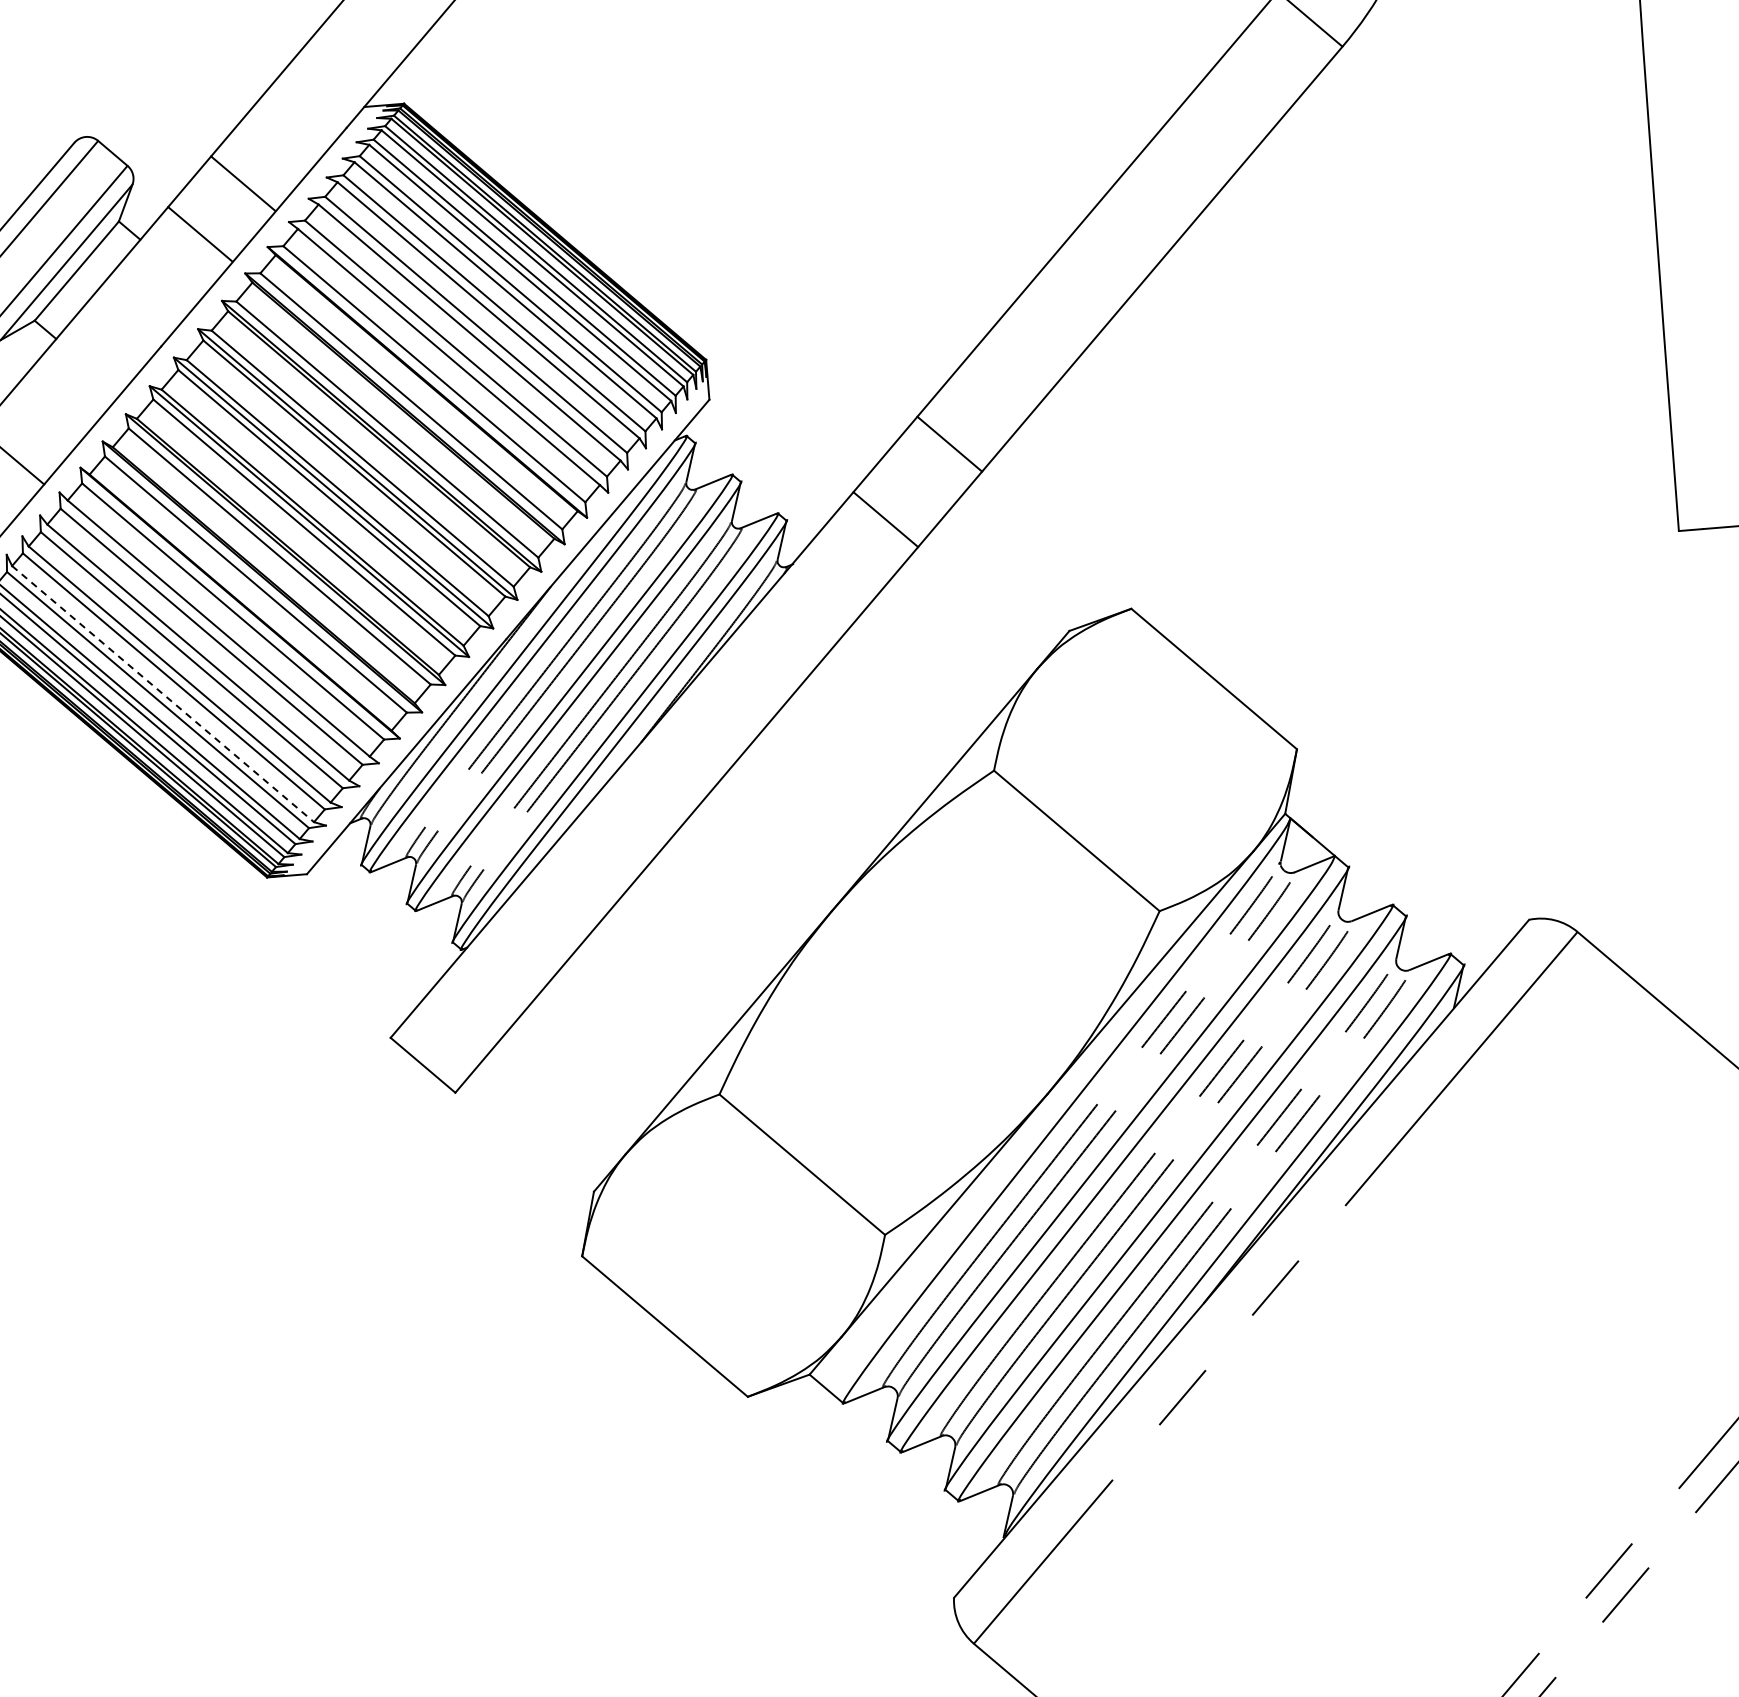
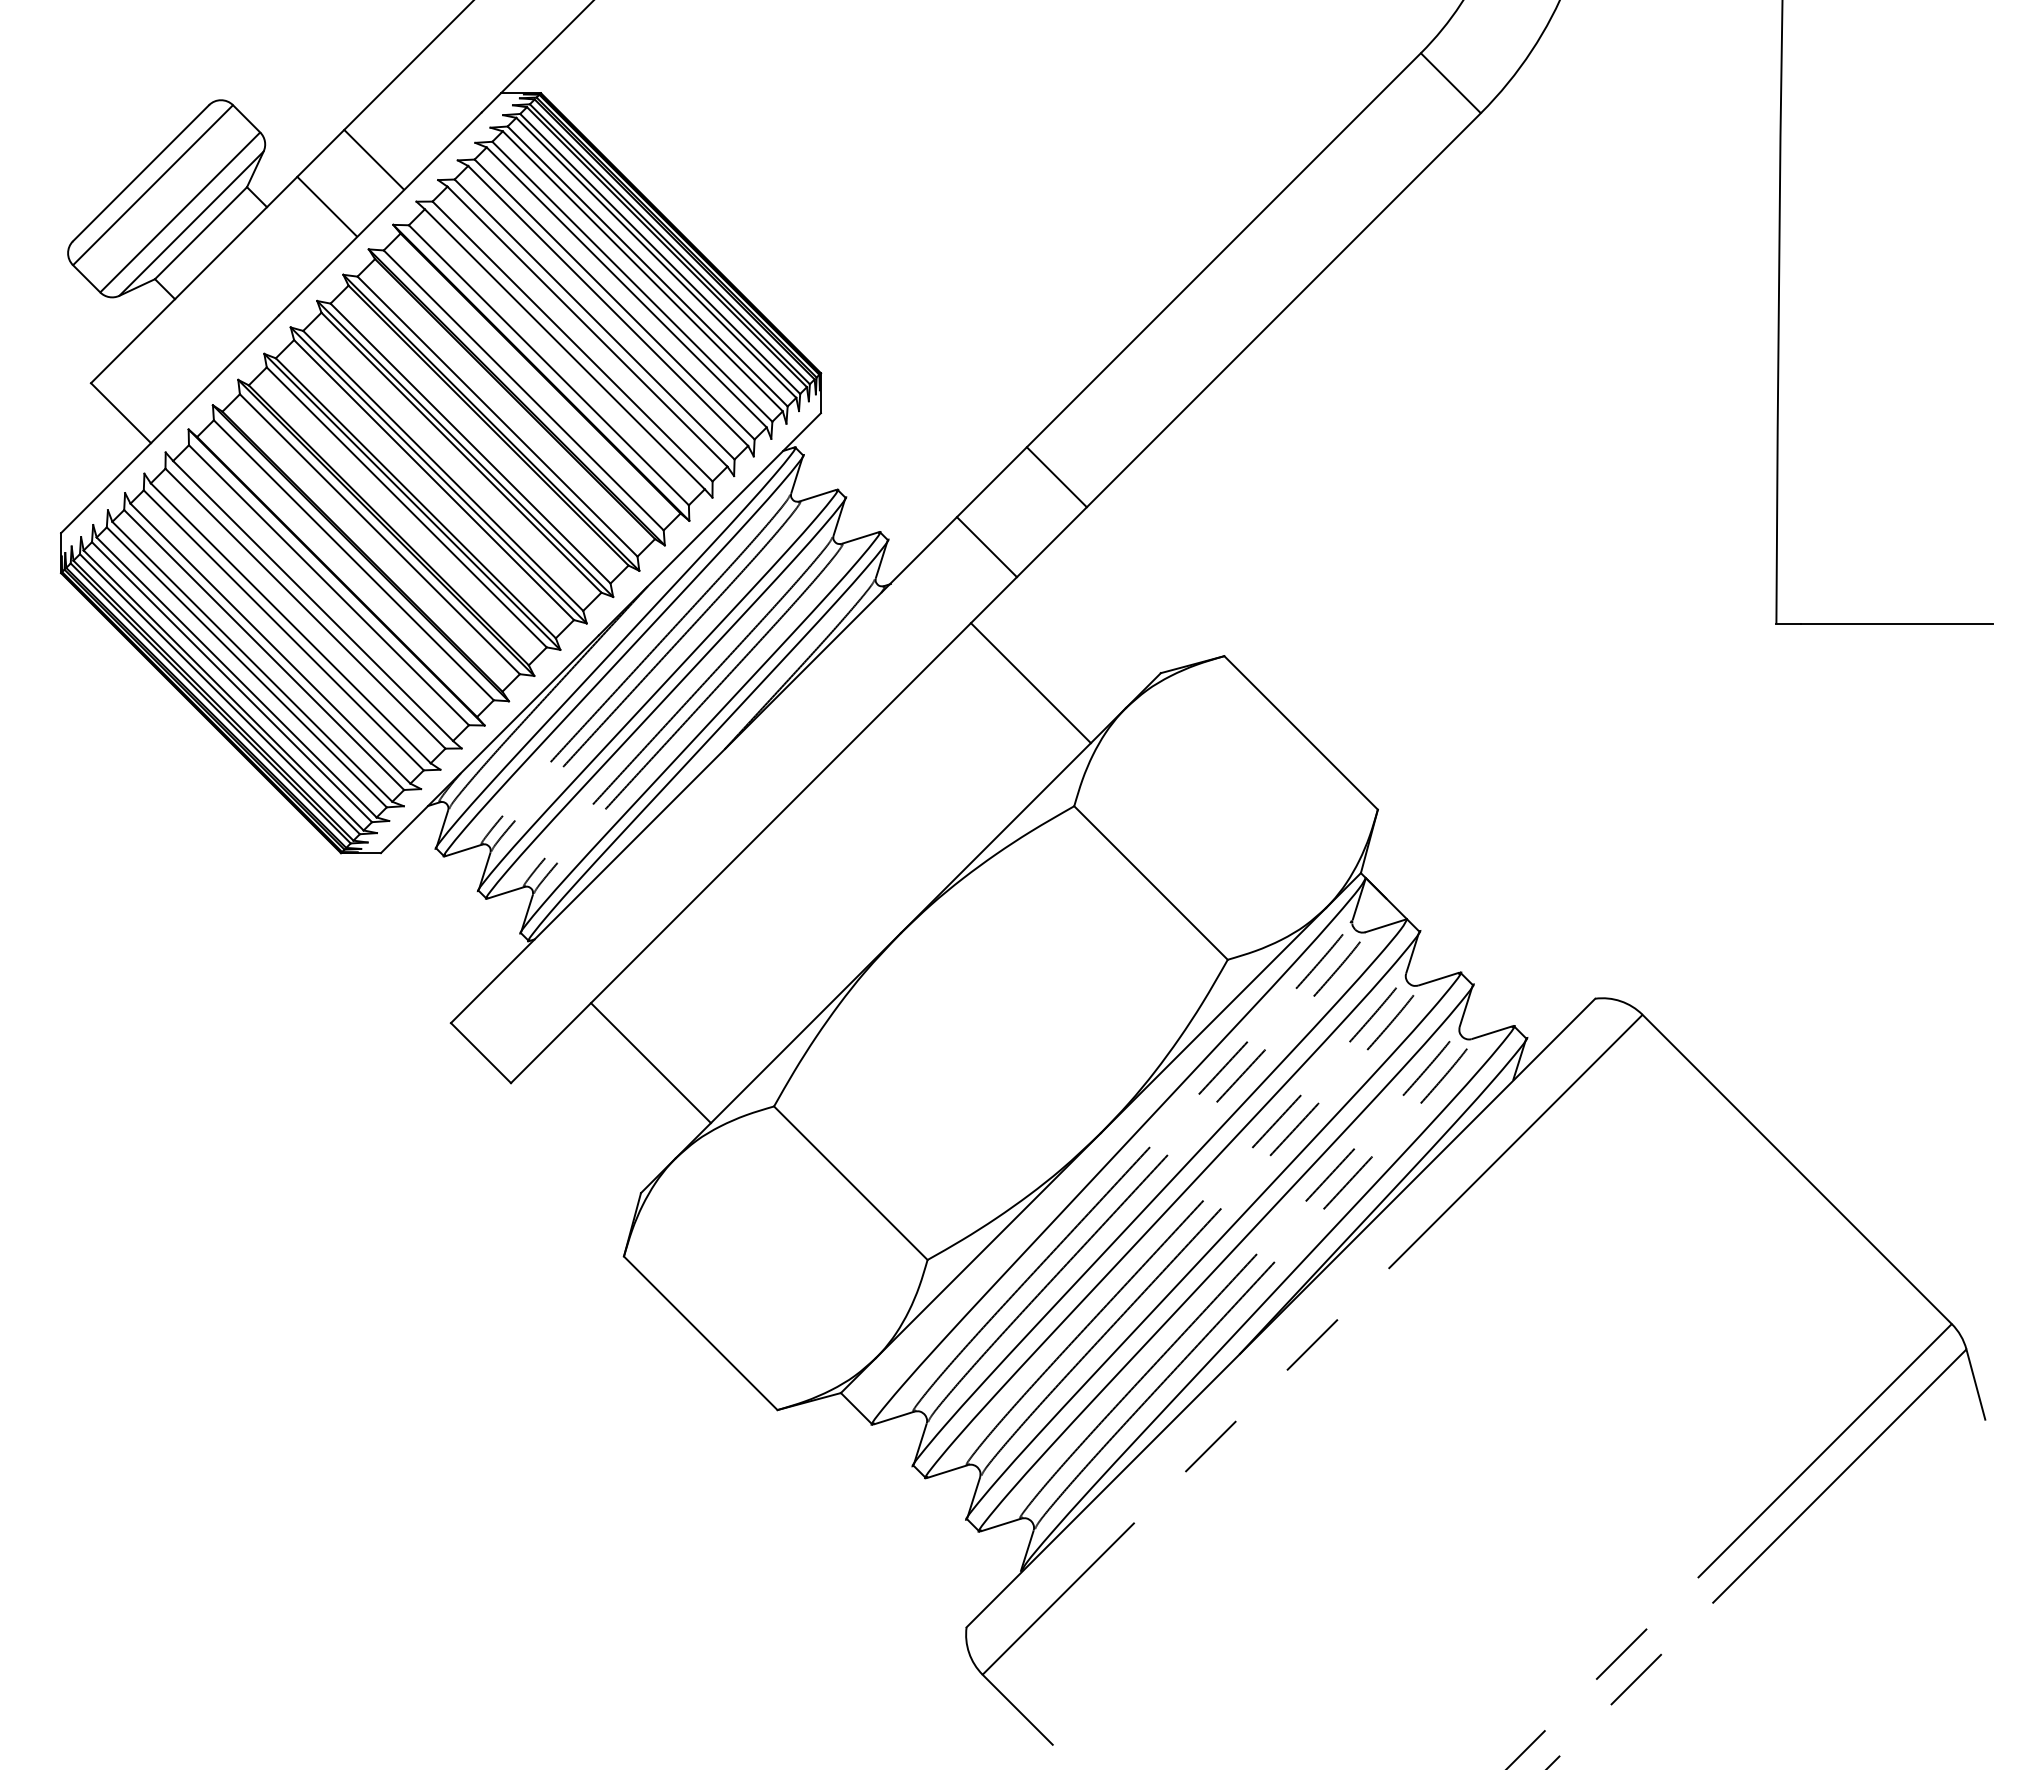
line: (940, 651) -> (1030, 683), added
line: (163, 693) -> (252, 661), dashed -> solid
line: (592, 1061) -> (650, 1063), added

